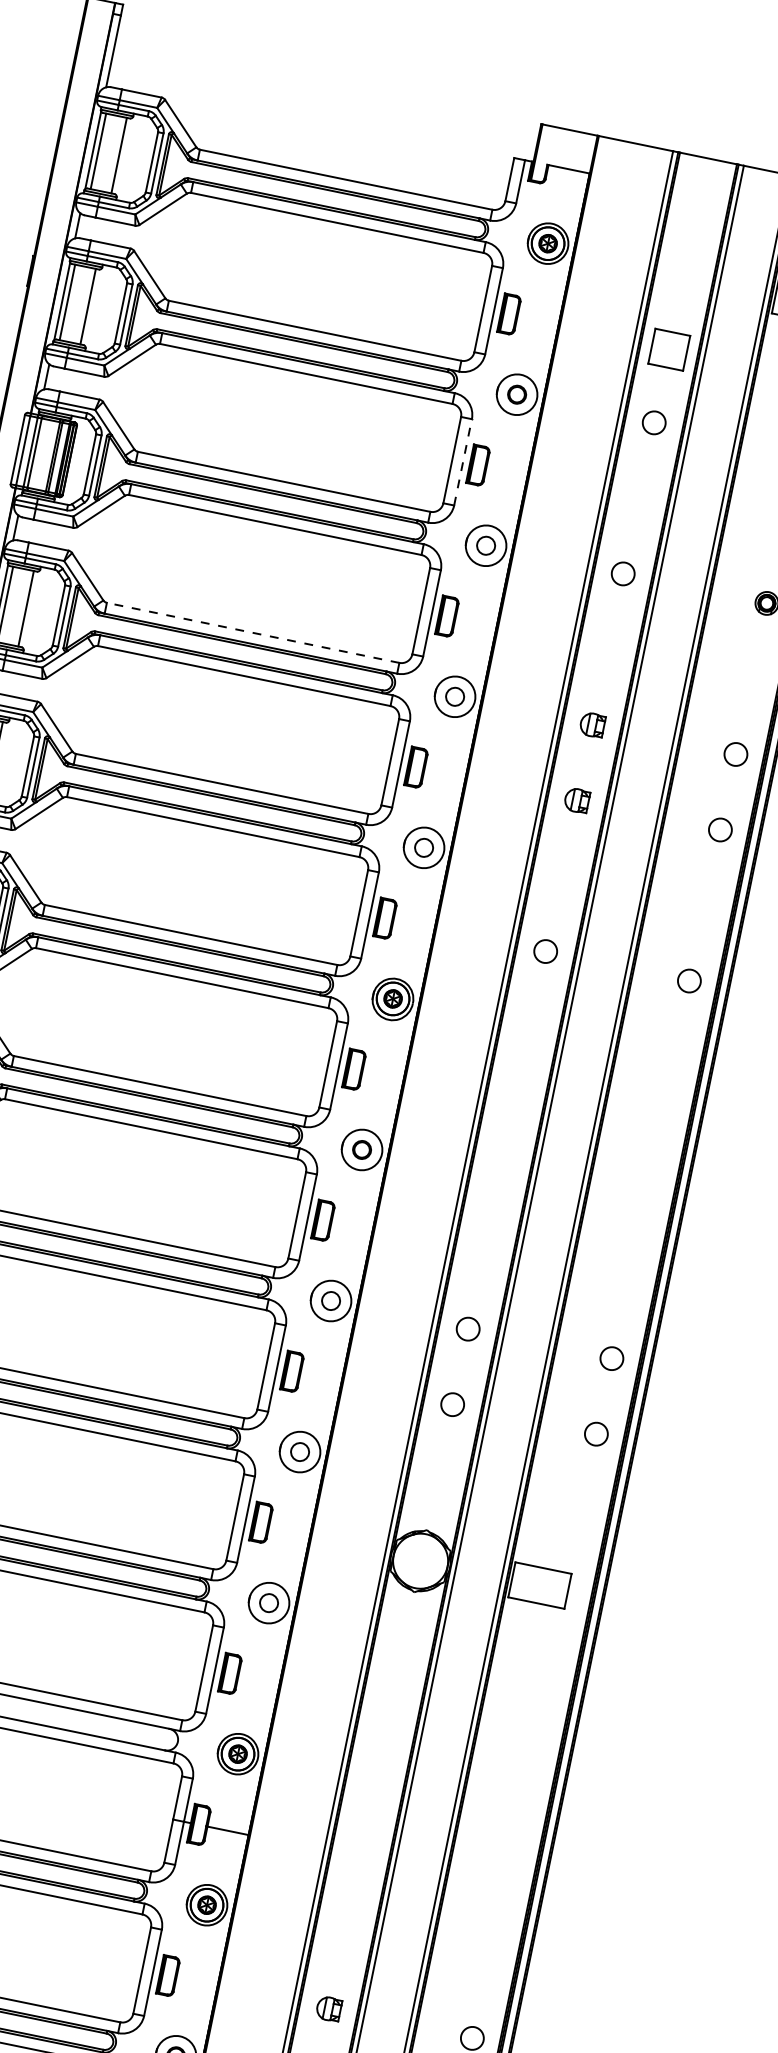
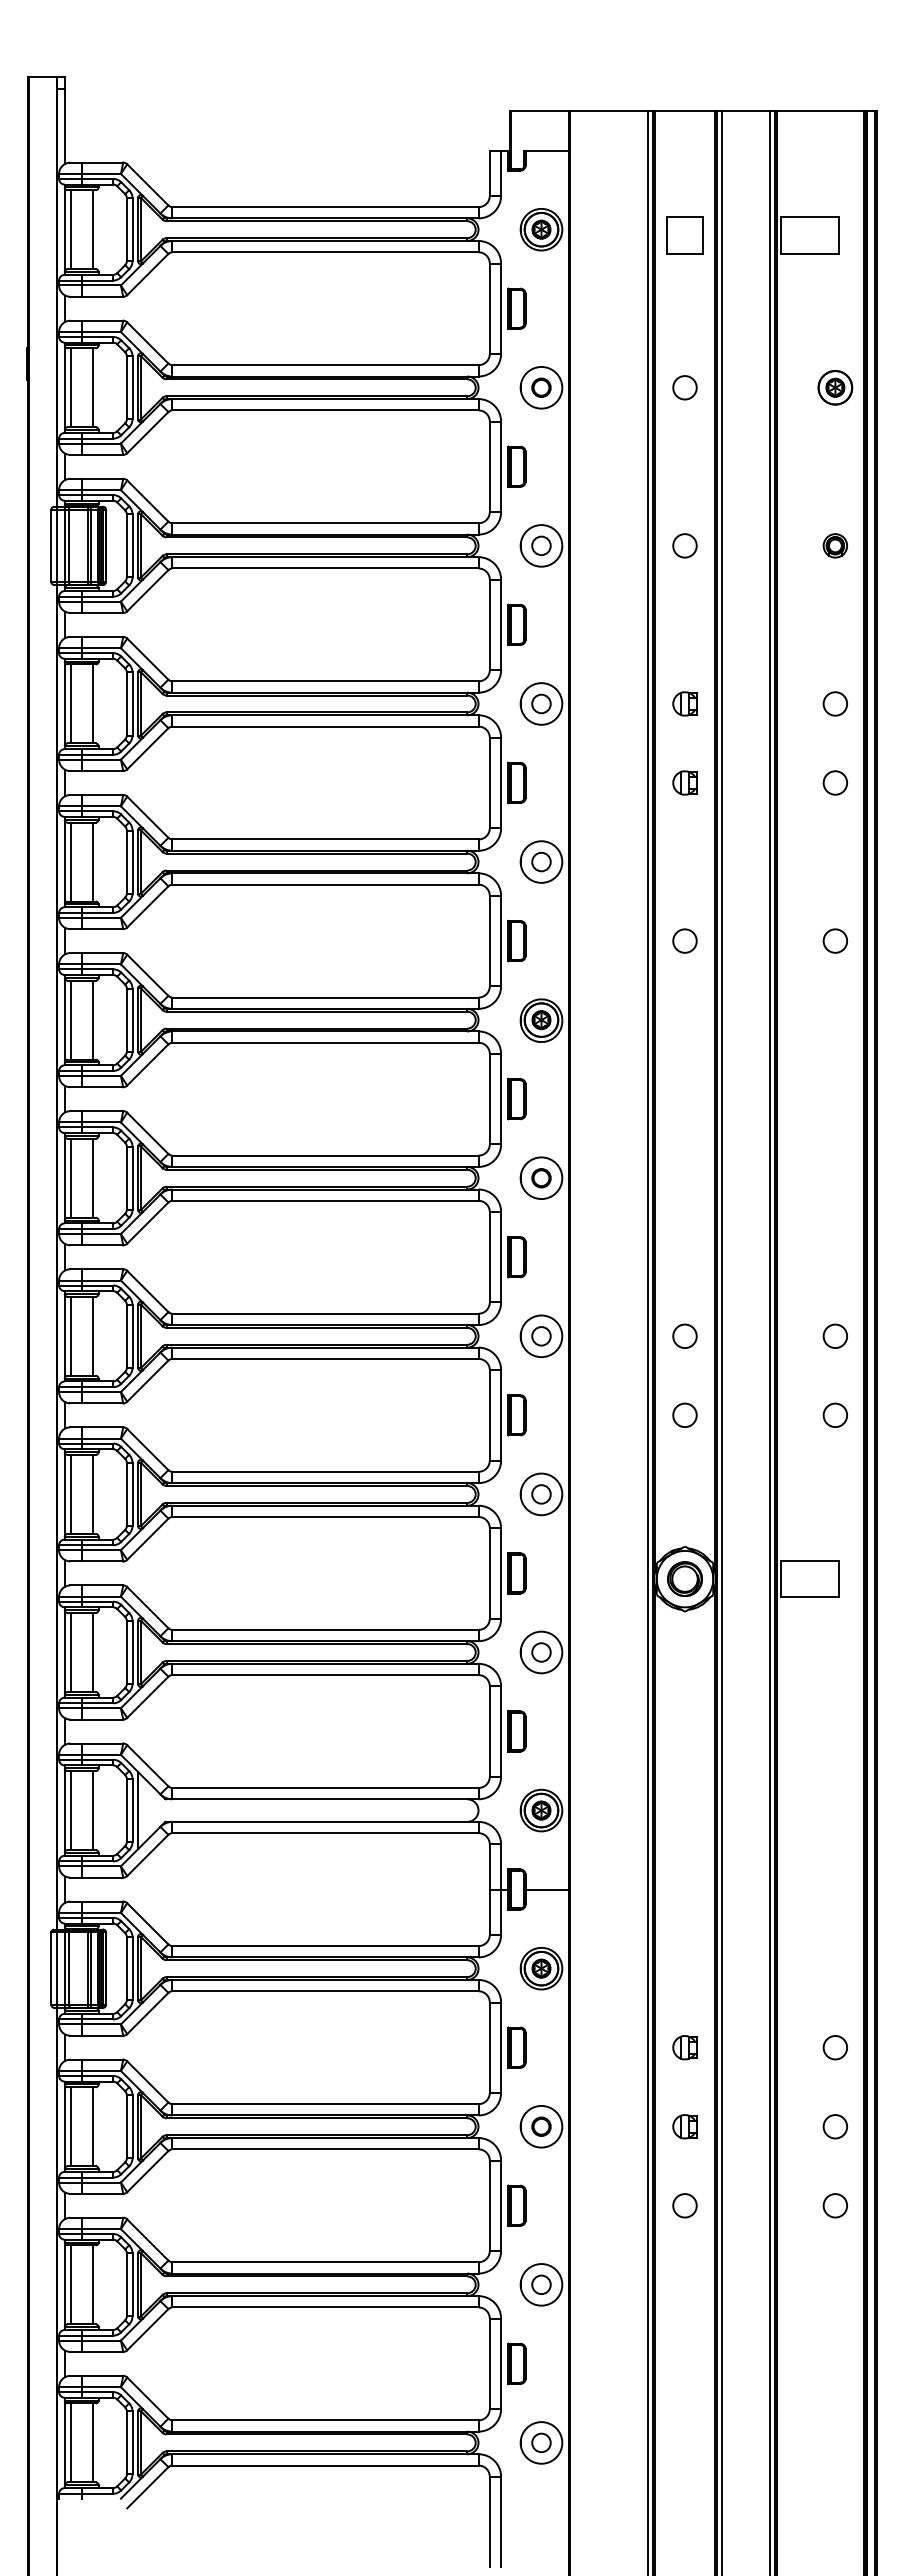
part: (668, 349) -> (684, 235), moved
line: (463, 462) -> (501, 466), dashed -> solid
line: (252, 632) -> (324, 681), dashed -> solid
part: (420, 1560) -> (684, 1578), added

